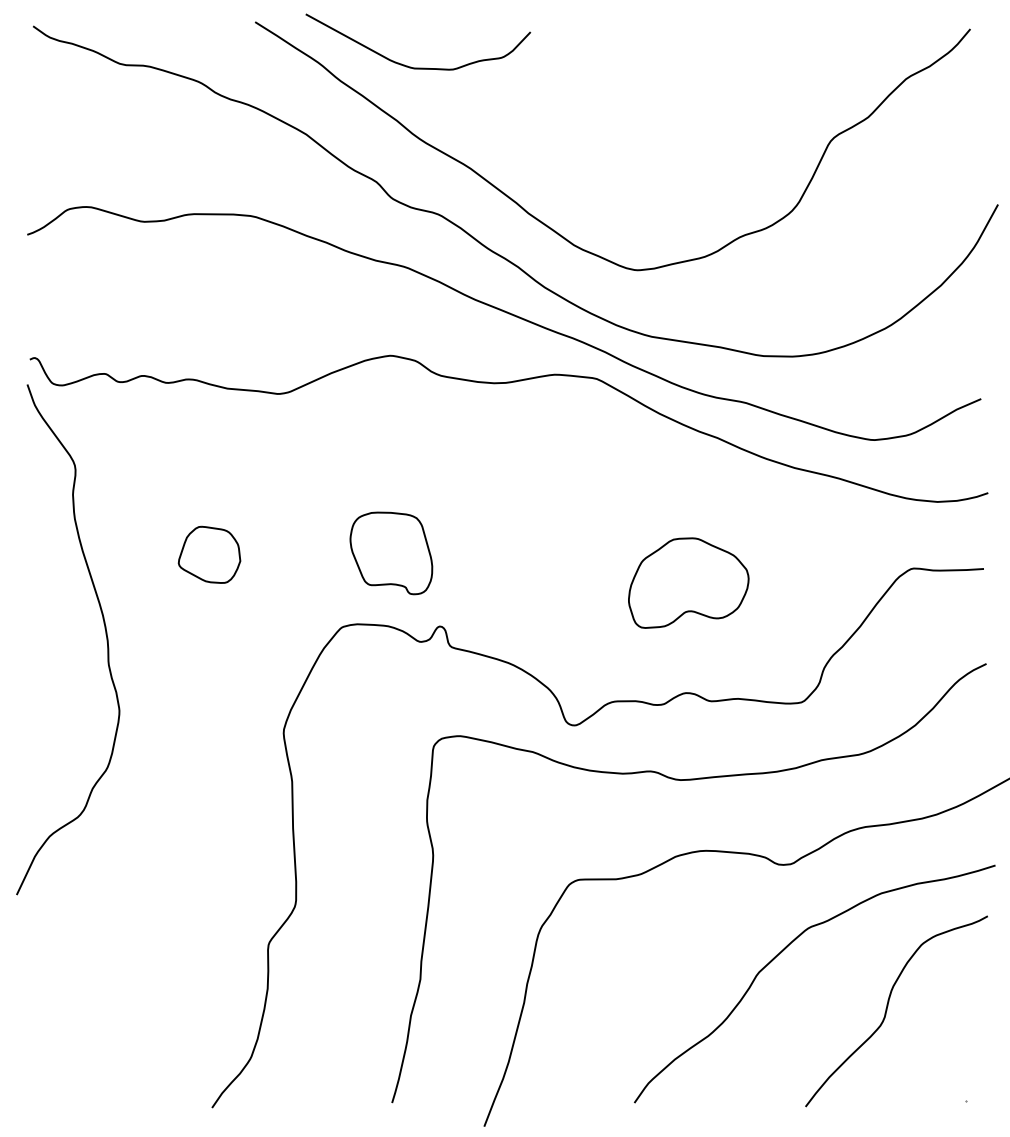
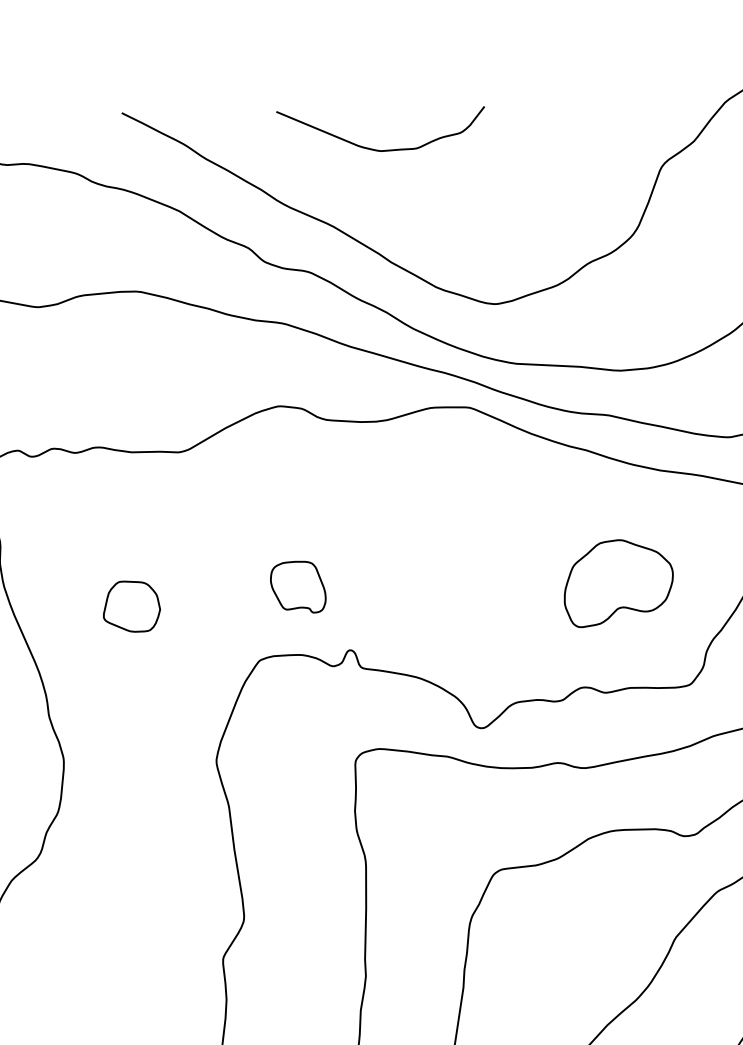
curve: (411, 66) -> (378, 149), moved
part: (391, 553) -> (298, 587), size x0.7
part: (688, 582) -> (617, 581), moved

